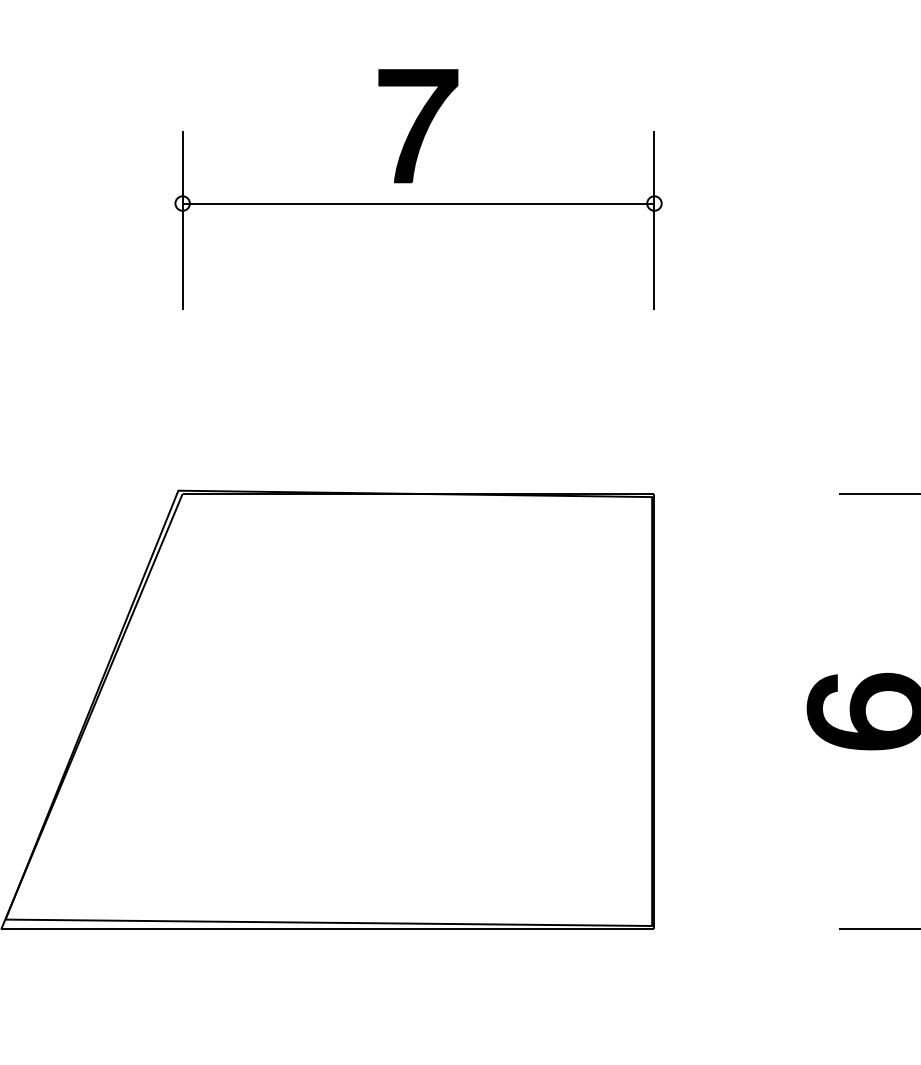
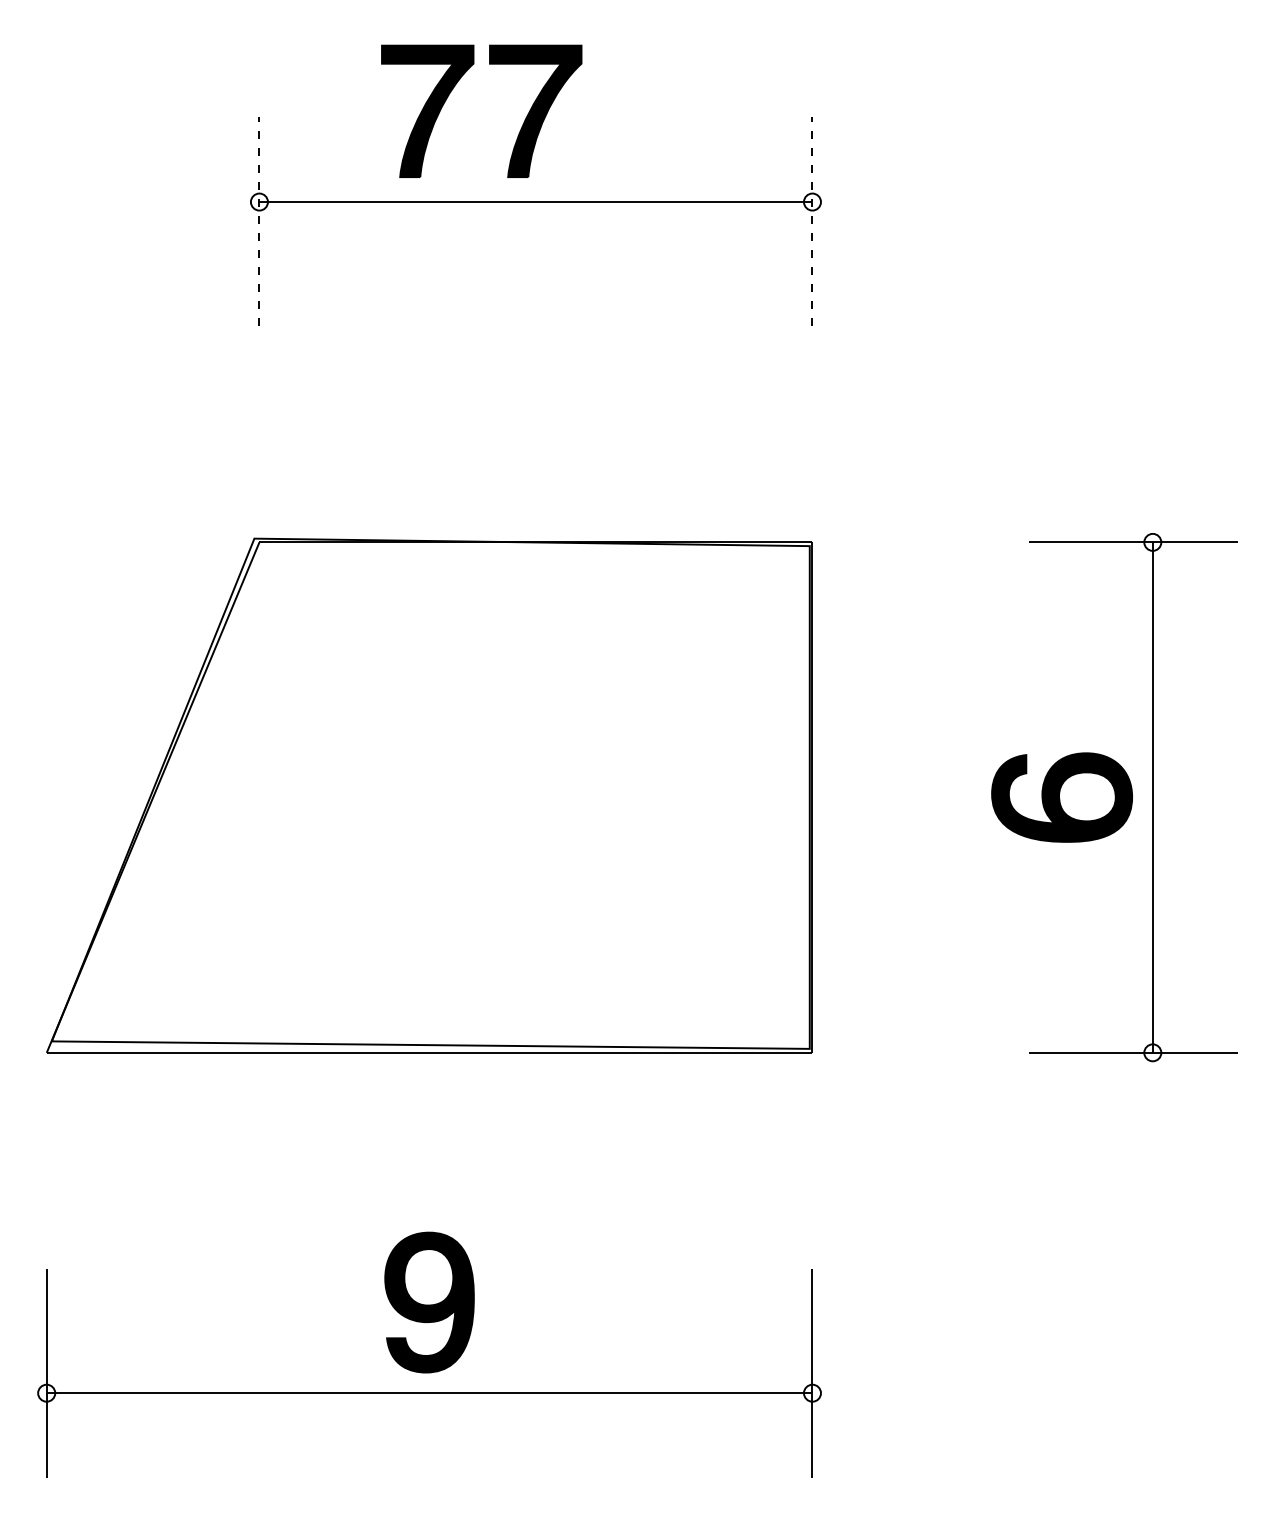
part: (326, 125) -> (427, 110), added
line: (182, 220) -> (259, 221), solid -> dashed
line: (654, 220) -> (812, 221), solid -> dashed

